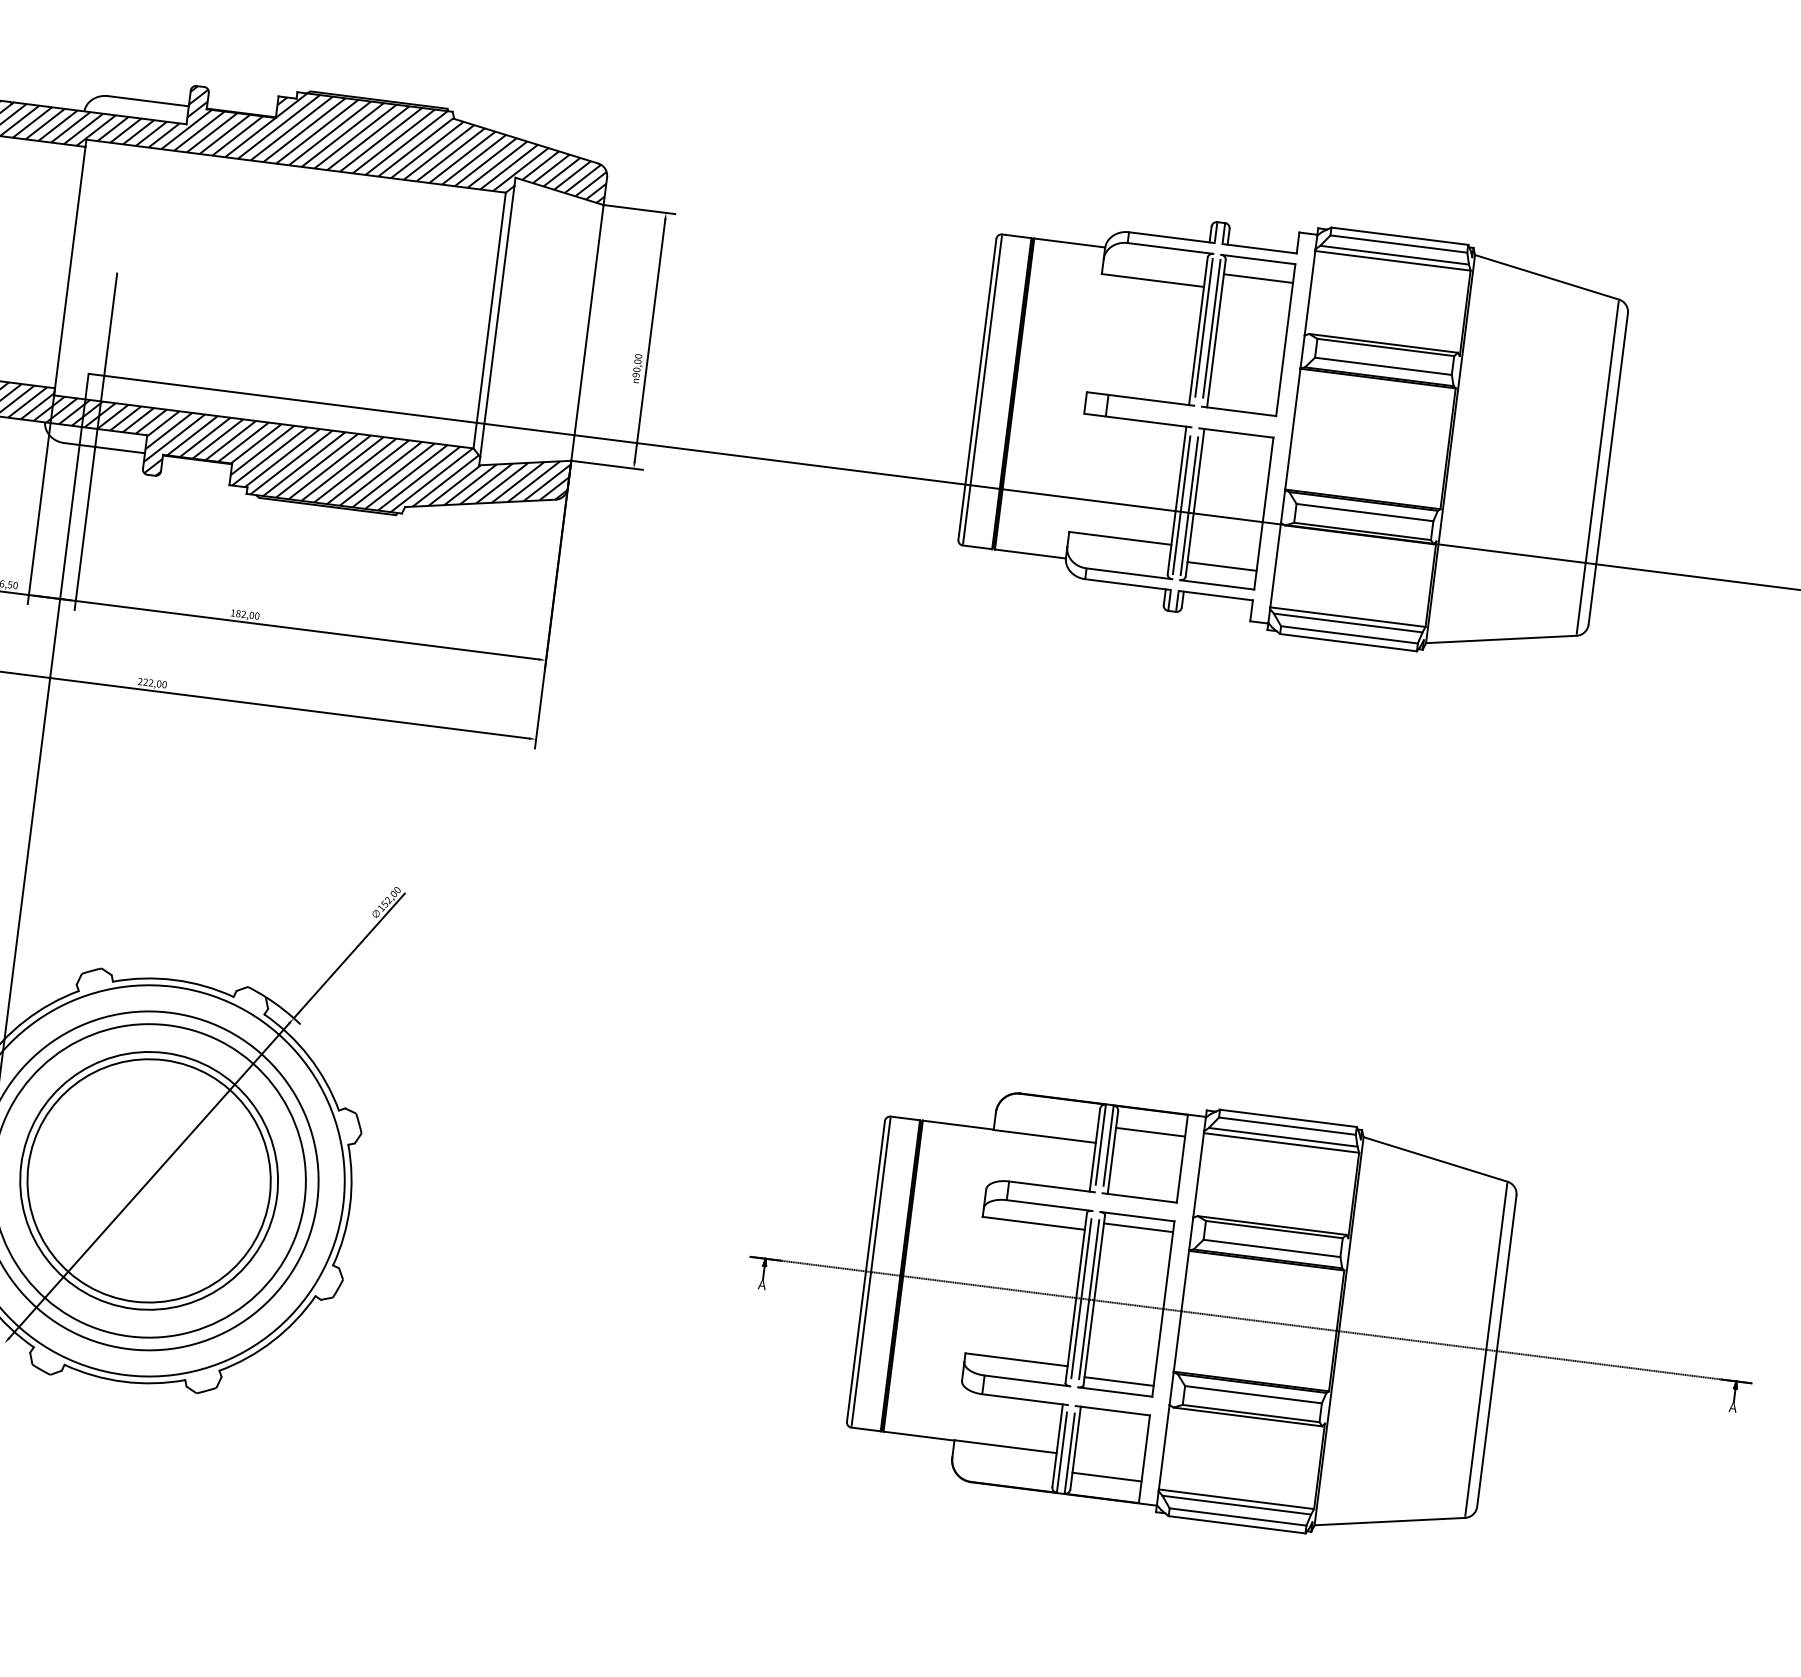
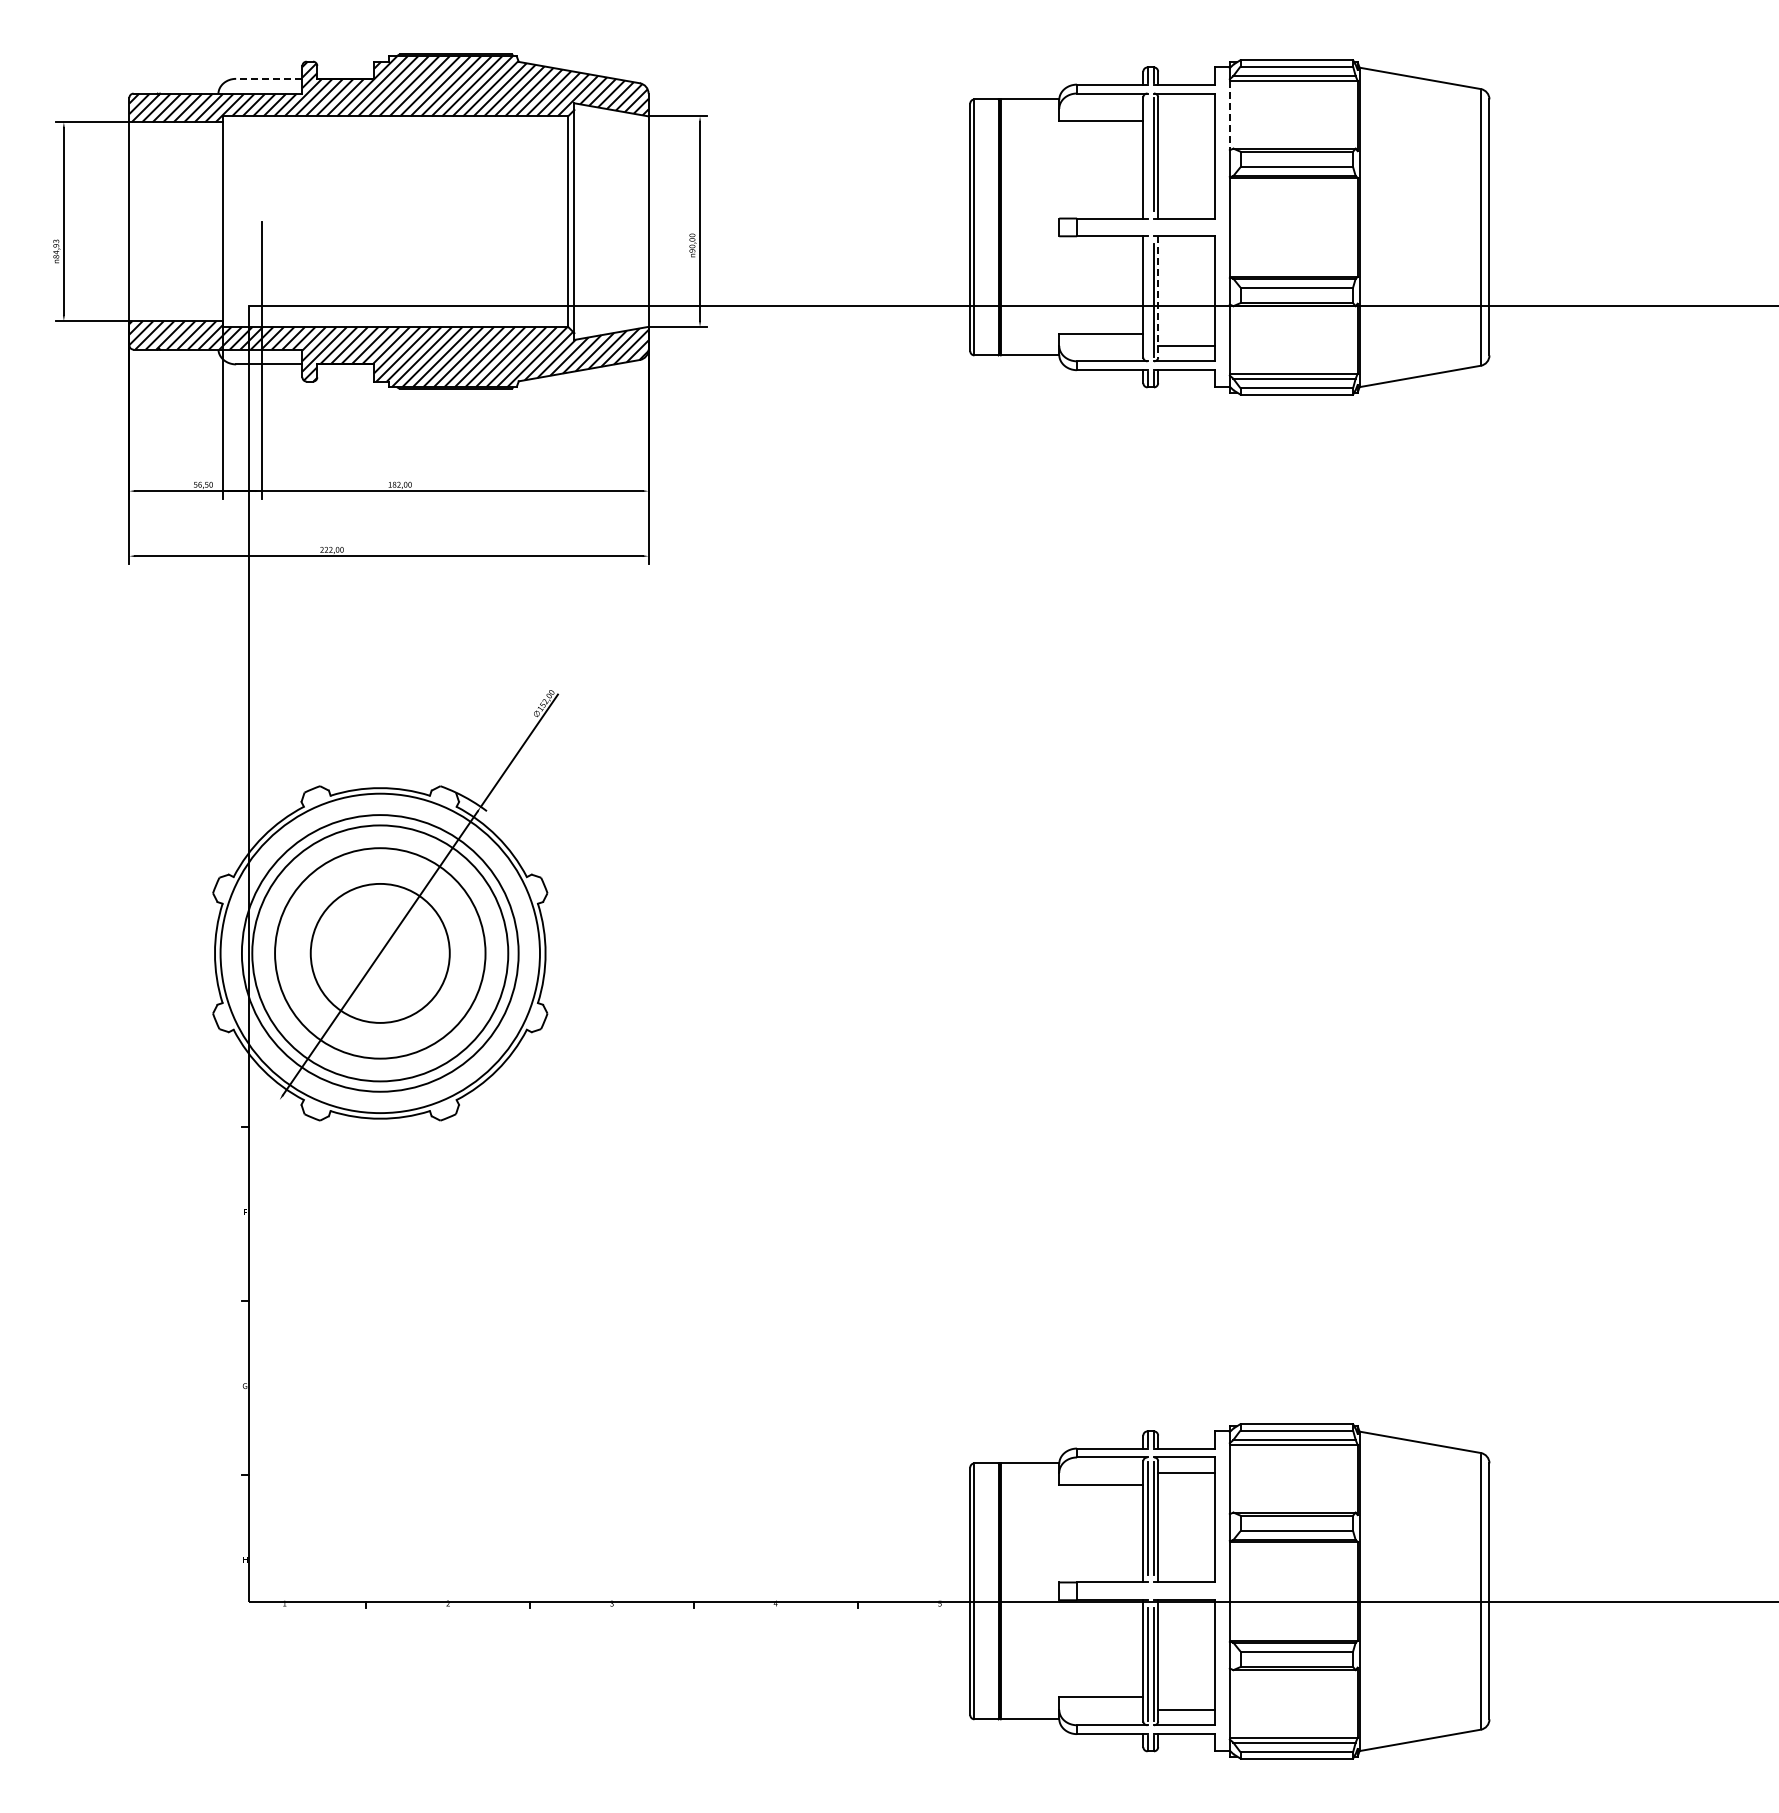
line: (147, 100) -> (268, 78), solid -> dashed
line: (1258, 278) -> (1186, 108), removed
line: (1309, 293) -> (1229, 115), solid -> dashed
line: (1203, 327) -> (1147, 154), removed
line: (1195, 502) -> (1158, 296), solid -> dashed
line: (1181, 505) -> (1147, 300), removed
circle: (148, 1180) -> (379, 953), size x0.7
part: (1250, 1320) -> (1286, 953), removed

